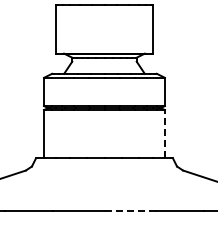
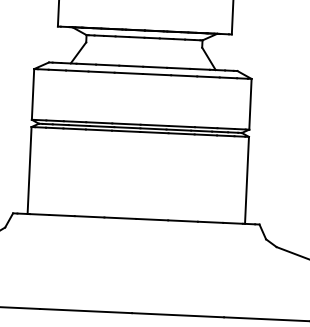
line: (164, 133) -> (246, 178), dashed -> solid
line: (130, 210) -> (178, 314), dashed -> solid

